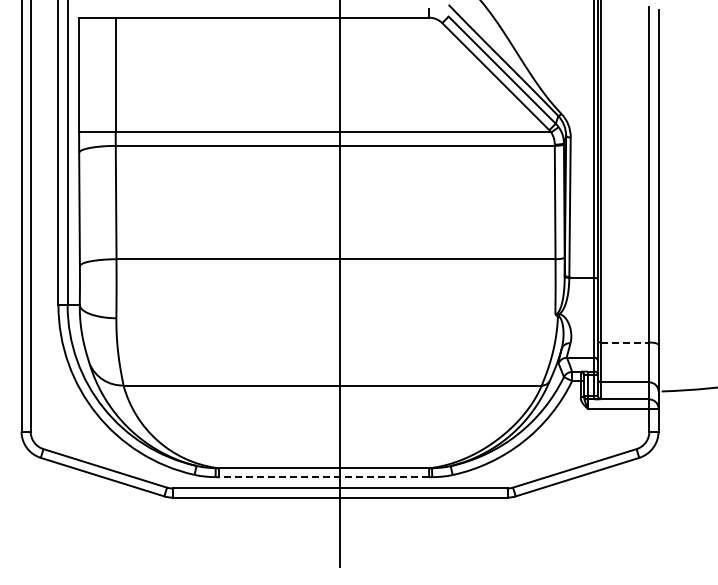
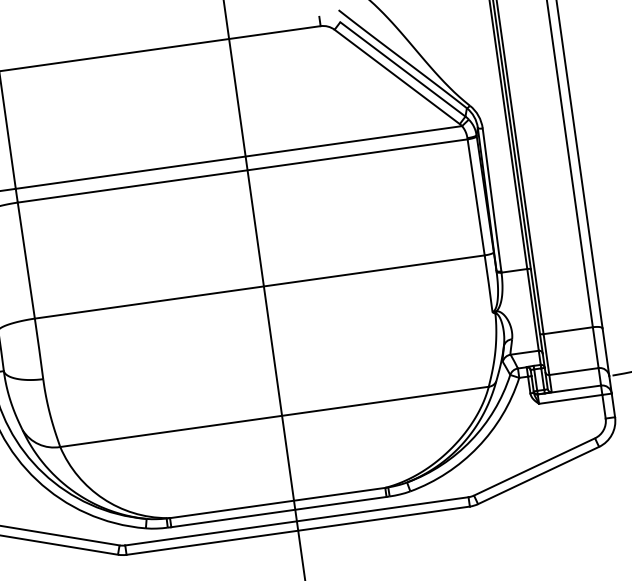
line: (625, 342) -> (568, 330), dashed -> solid
line: (323, 477) -> (278, 512), dashed -> solid

